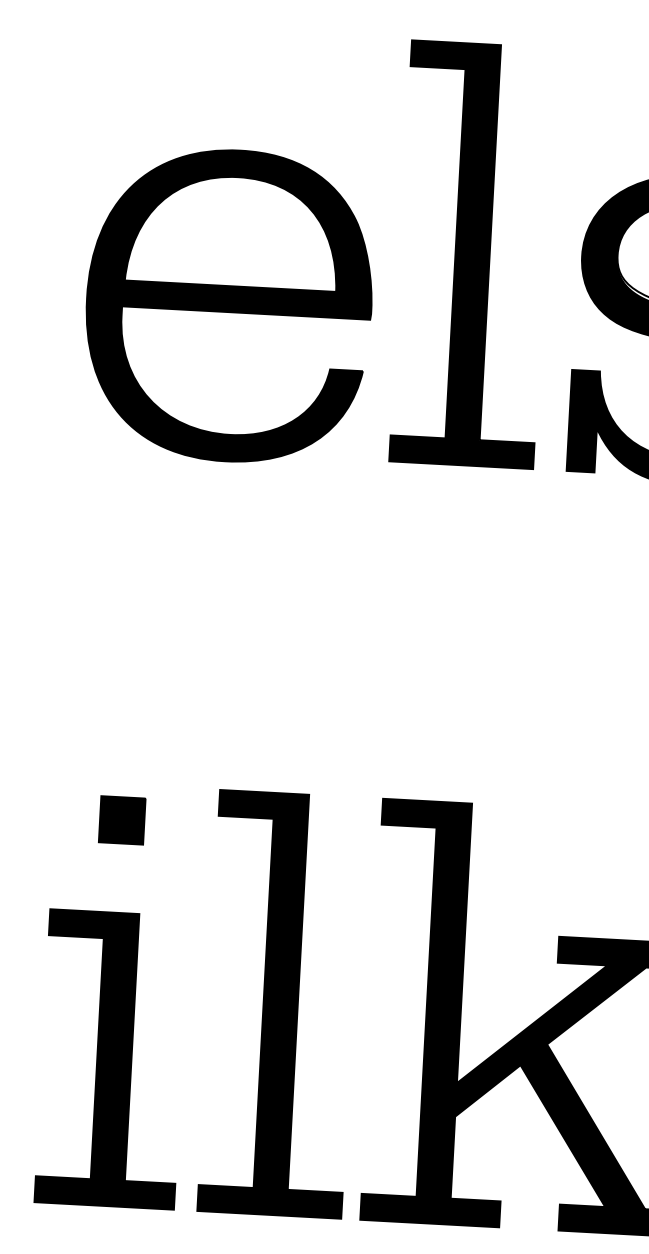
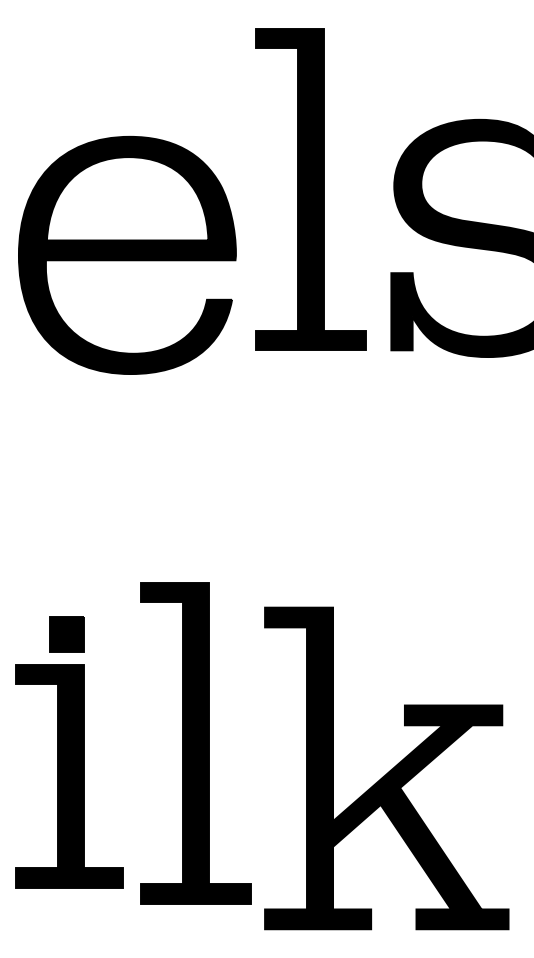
part: (229, 305) -> (127, 255), moved
part: (280, 1004) -> (195, 743), moved
part: (112, 1059) -> (69, 776), moved

